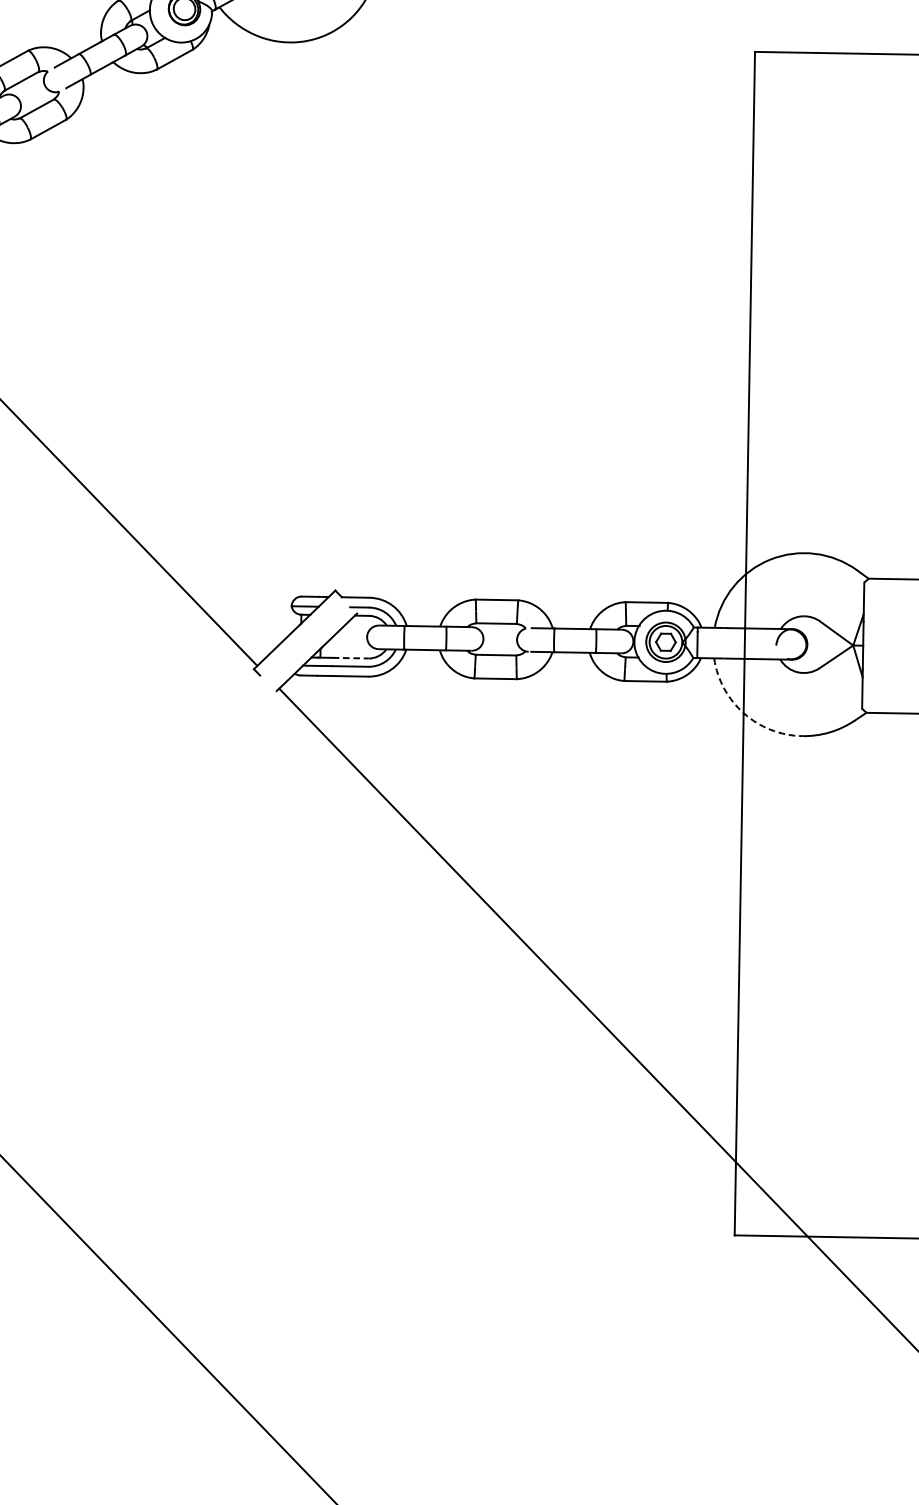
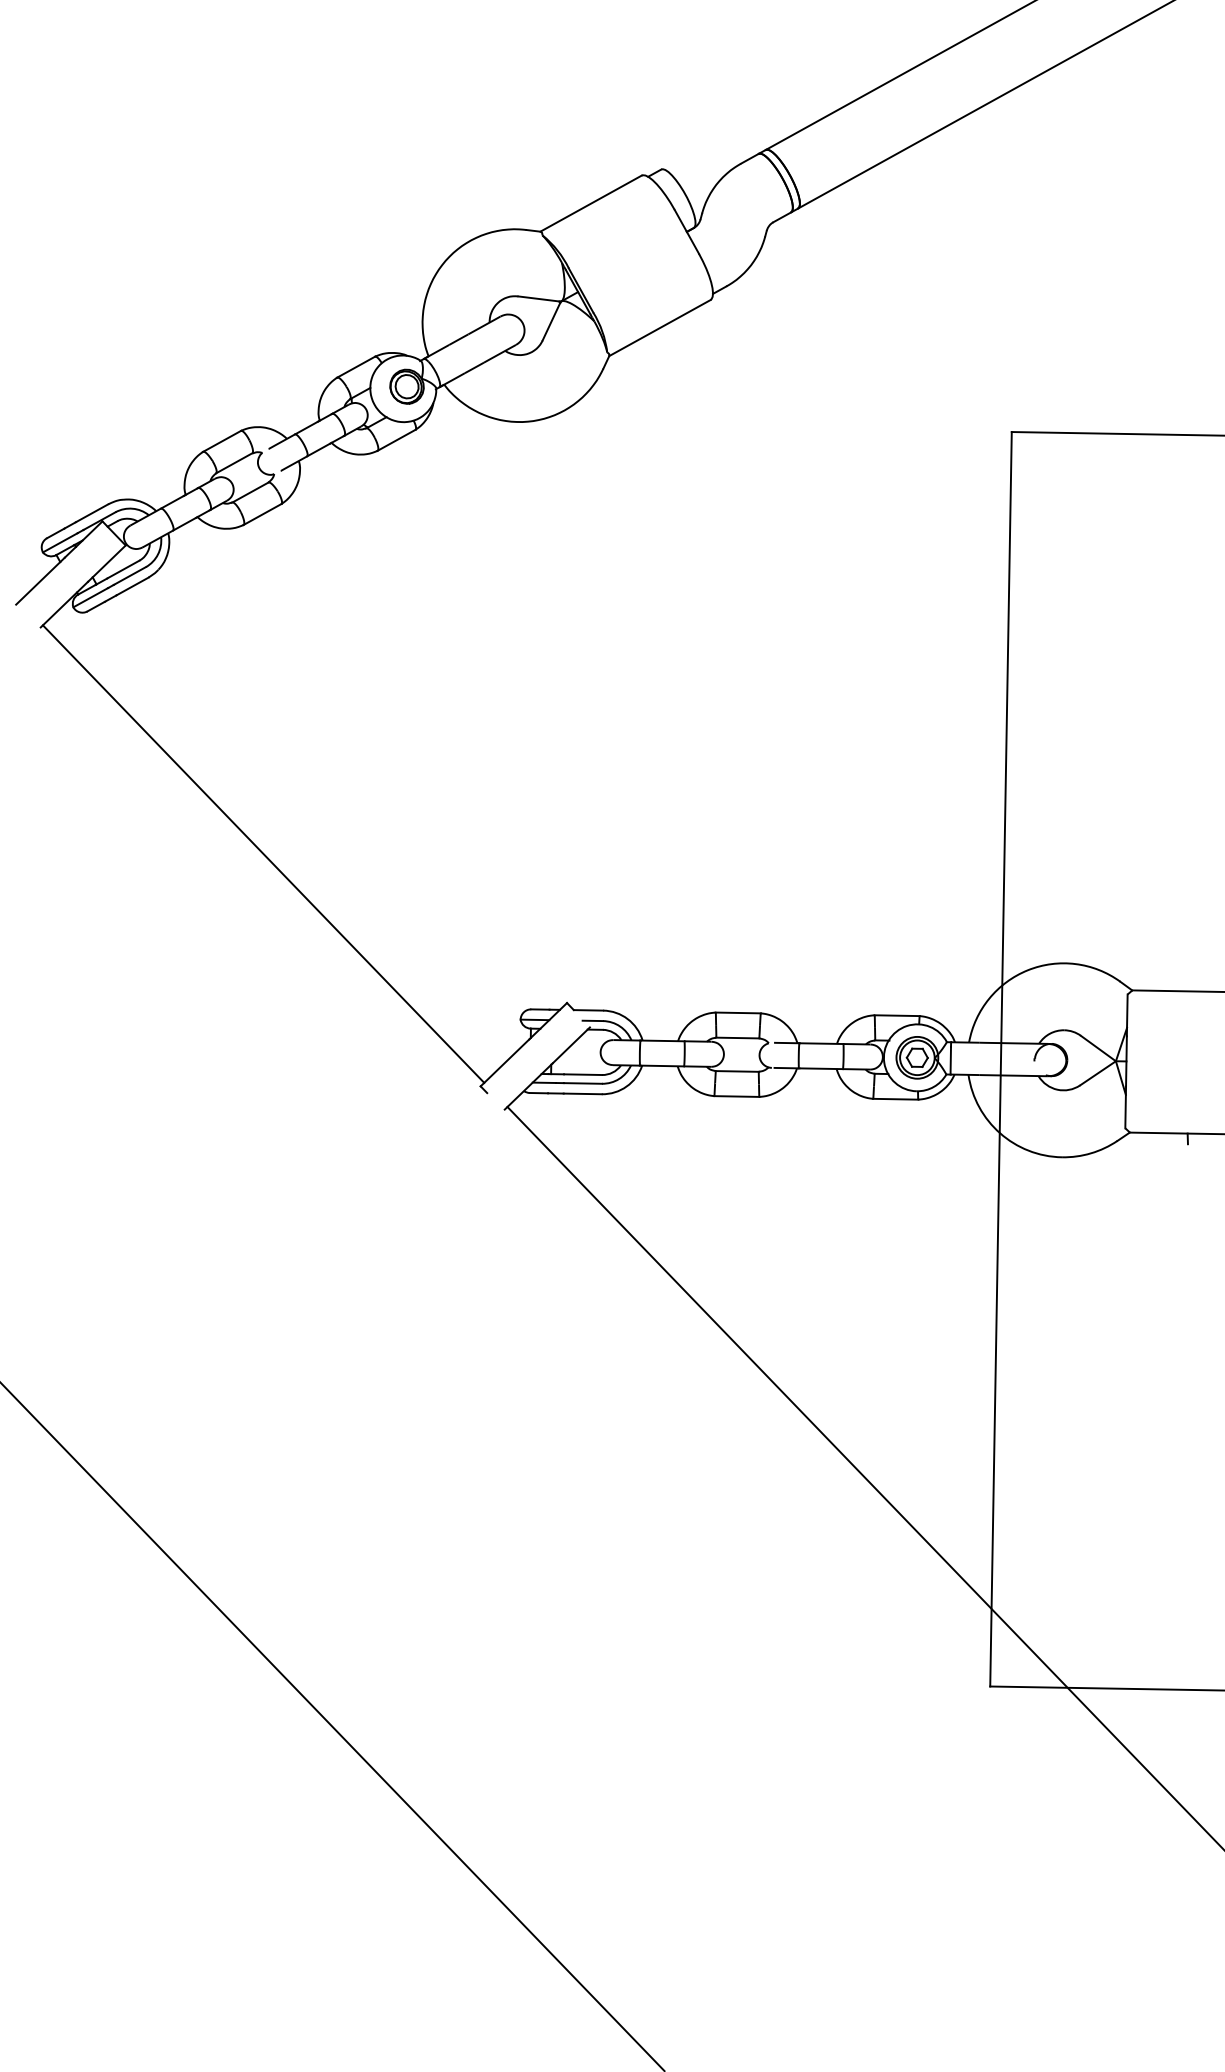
line: (350, 658) -> (583, 1074), dashed -> solid
arc: (744, 713) -> (1000, 1133), dashed -> solid

